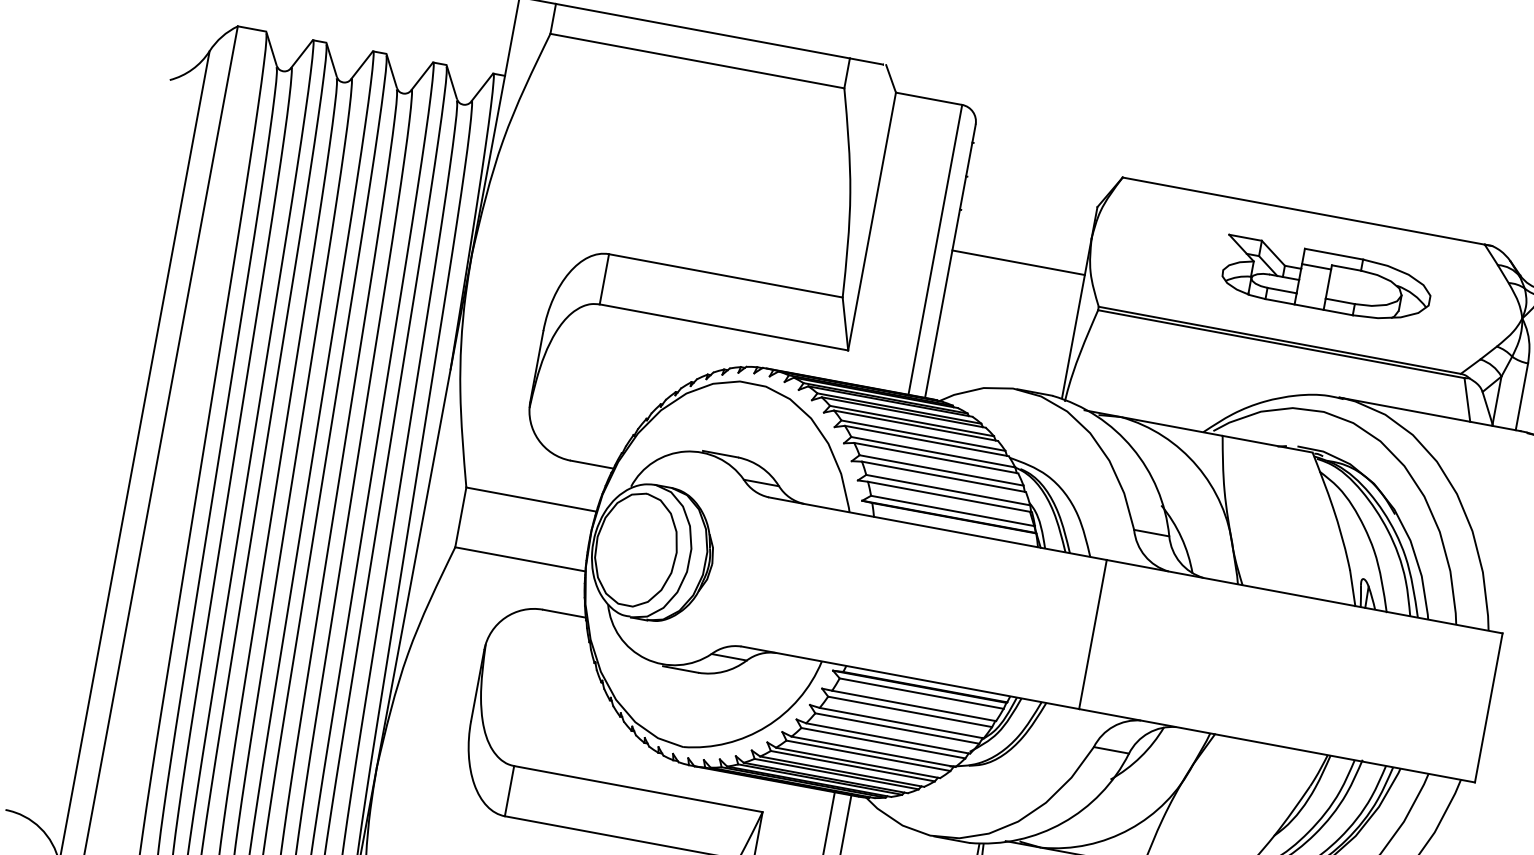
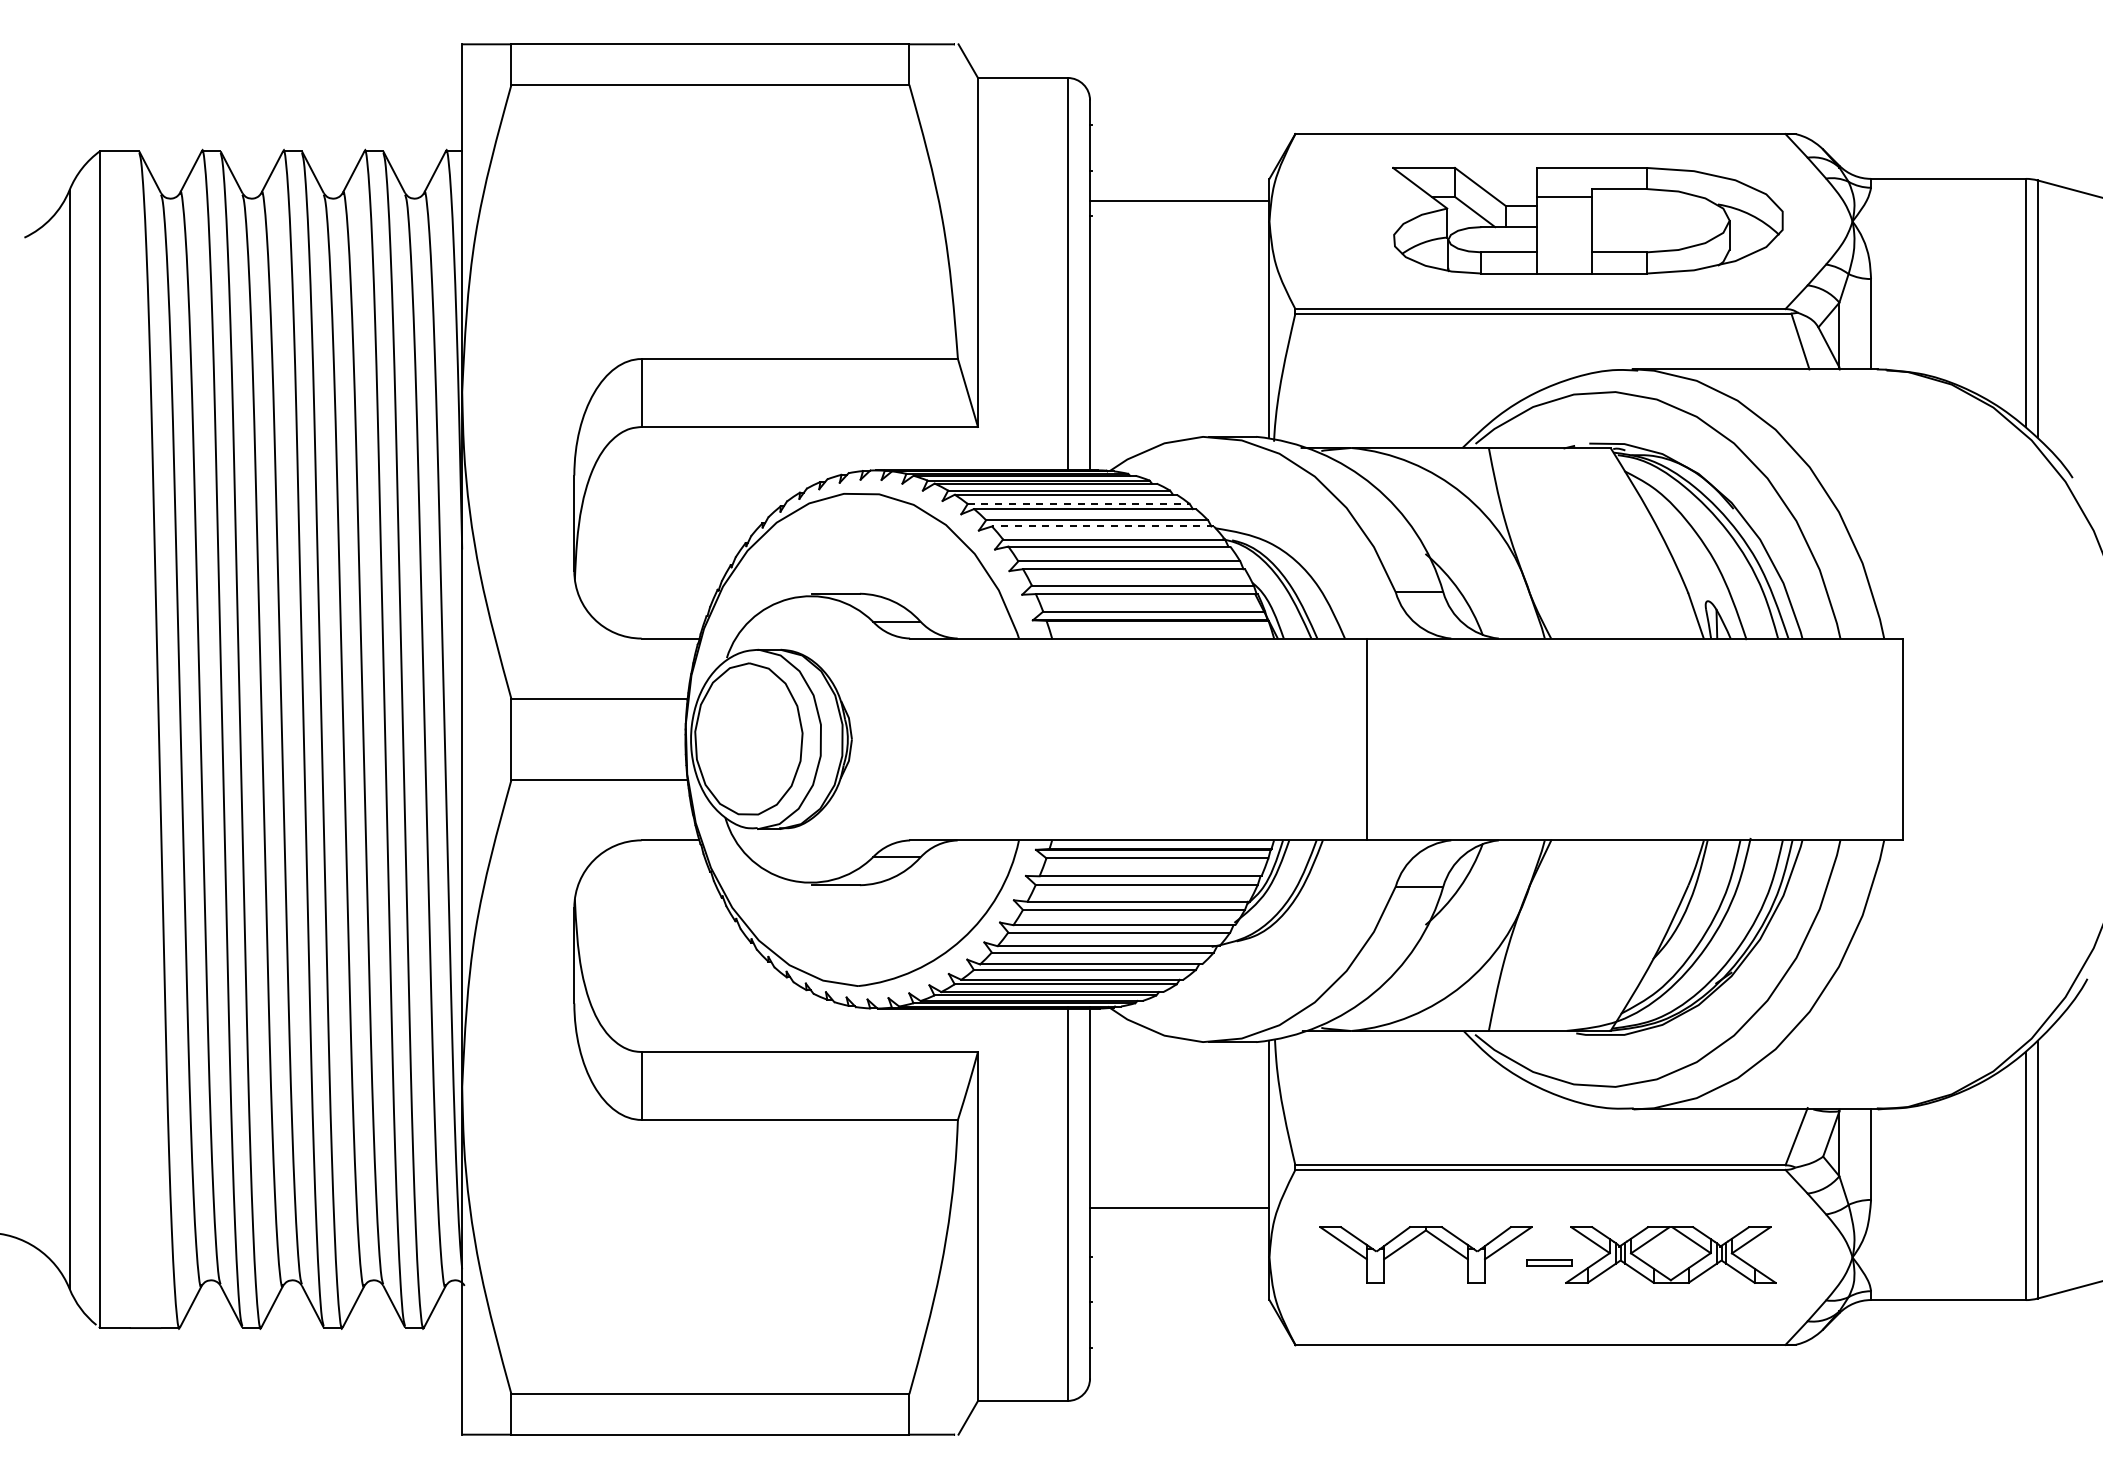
line: (1018, 262) -> (1179, 200), moved
part: (1326, 281) -> (1587, 220), size x1.4
line: (911, 420) -> (1078, 503), solid -> dashed
line: (926, 441) -> (1102, 526), solid -> dashed

